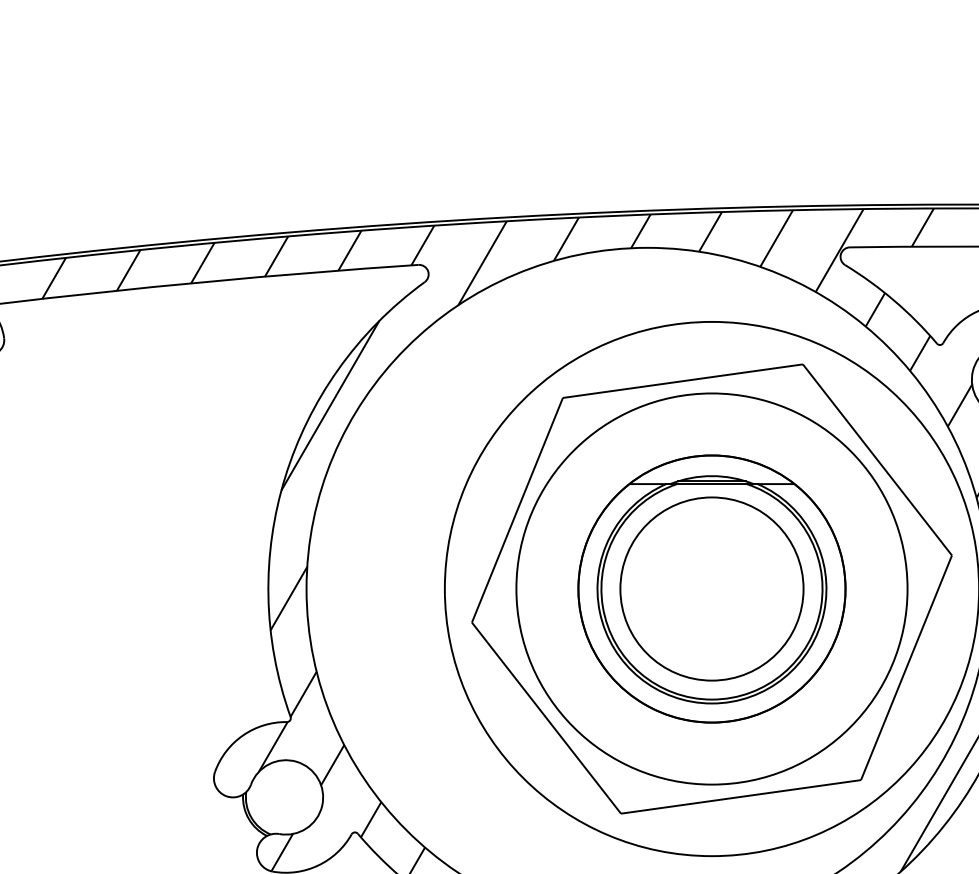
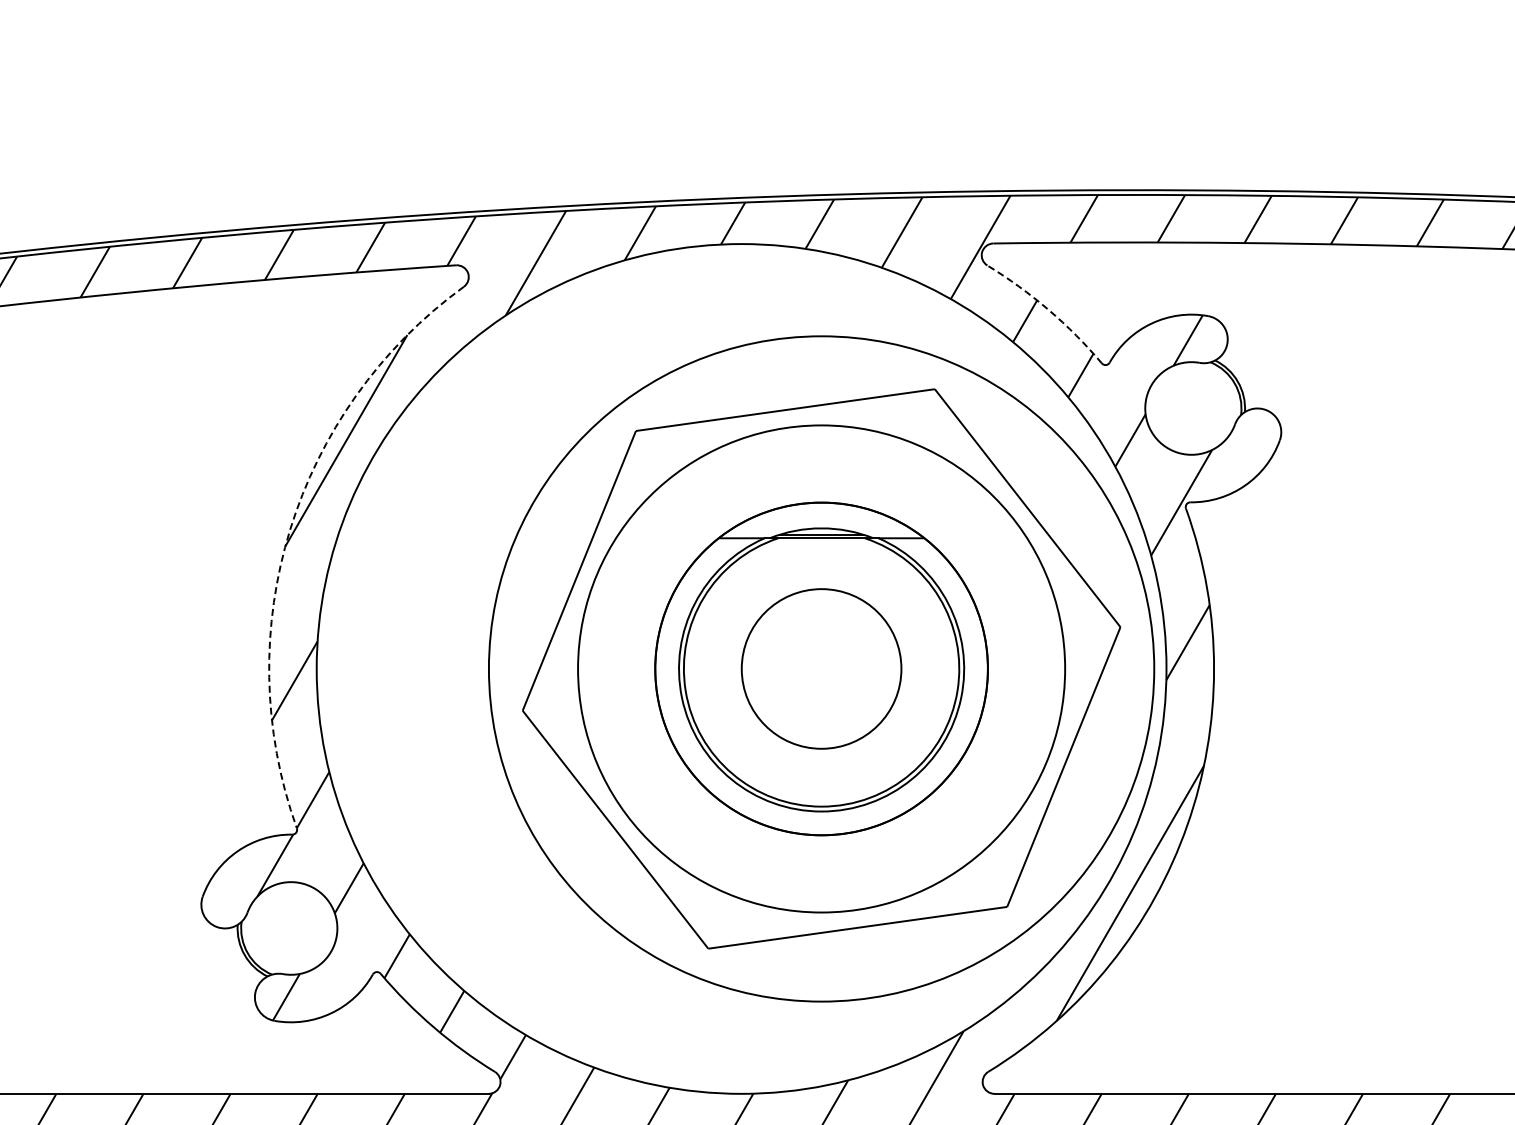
arc: (894, 300) -> (1048, 309), solid -> dashed
arc: (285, 477) -> (290, 529), solid -> dashed
circle: (711, 588) -> (821, 668), size x0.7

